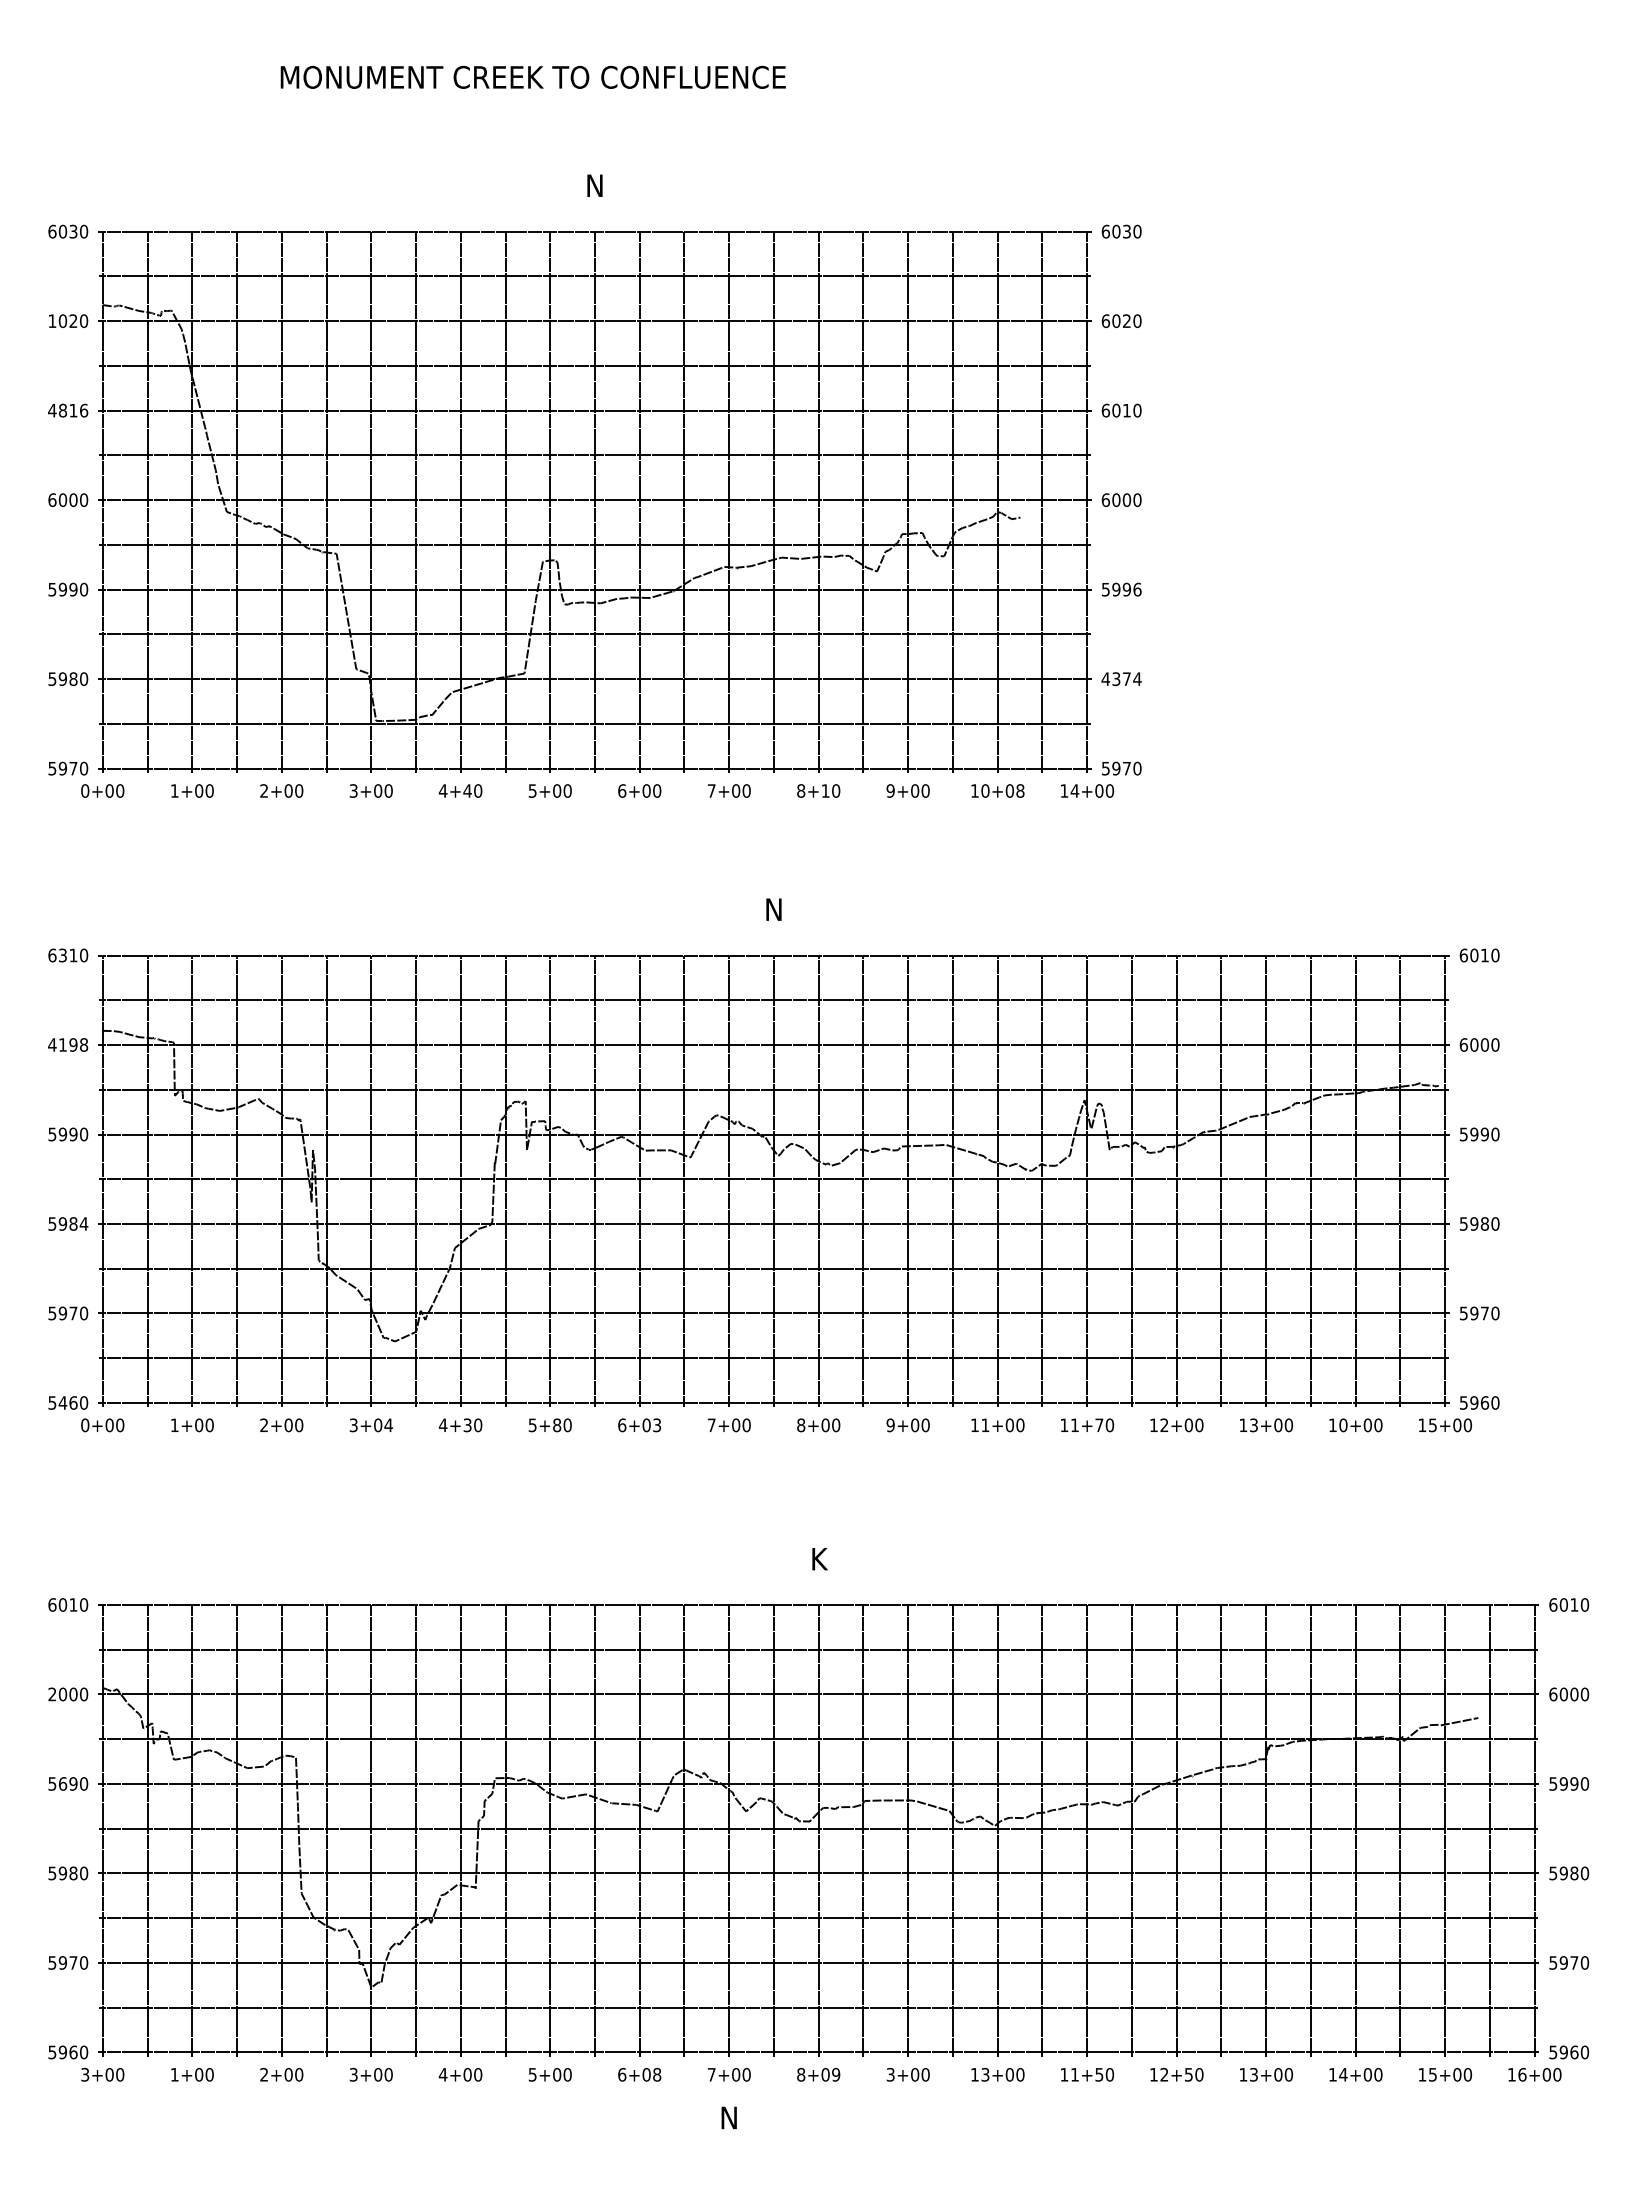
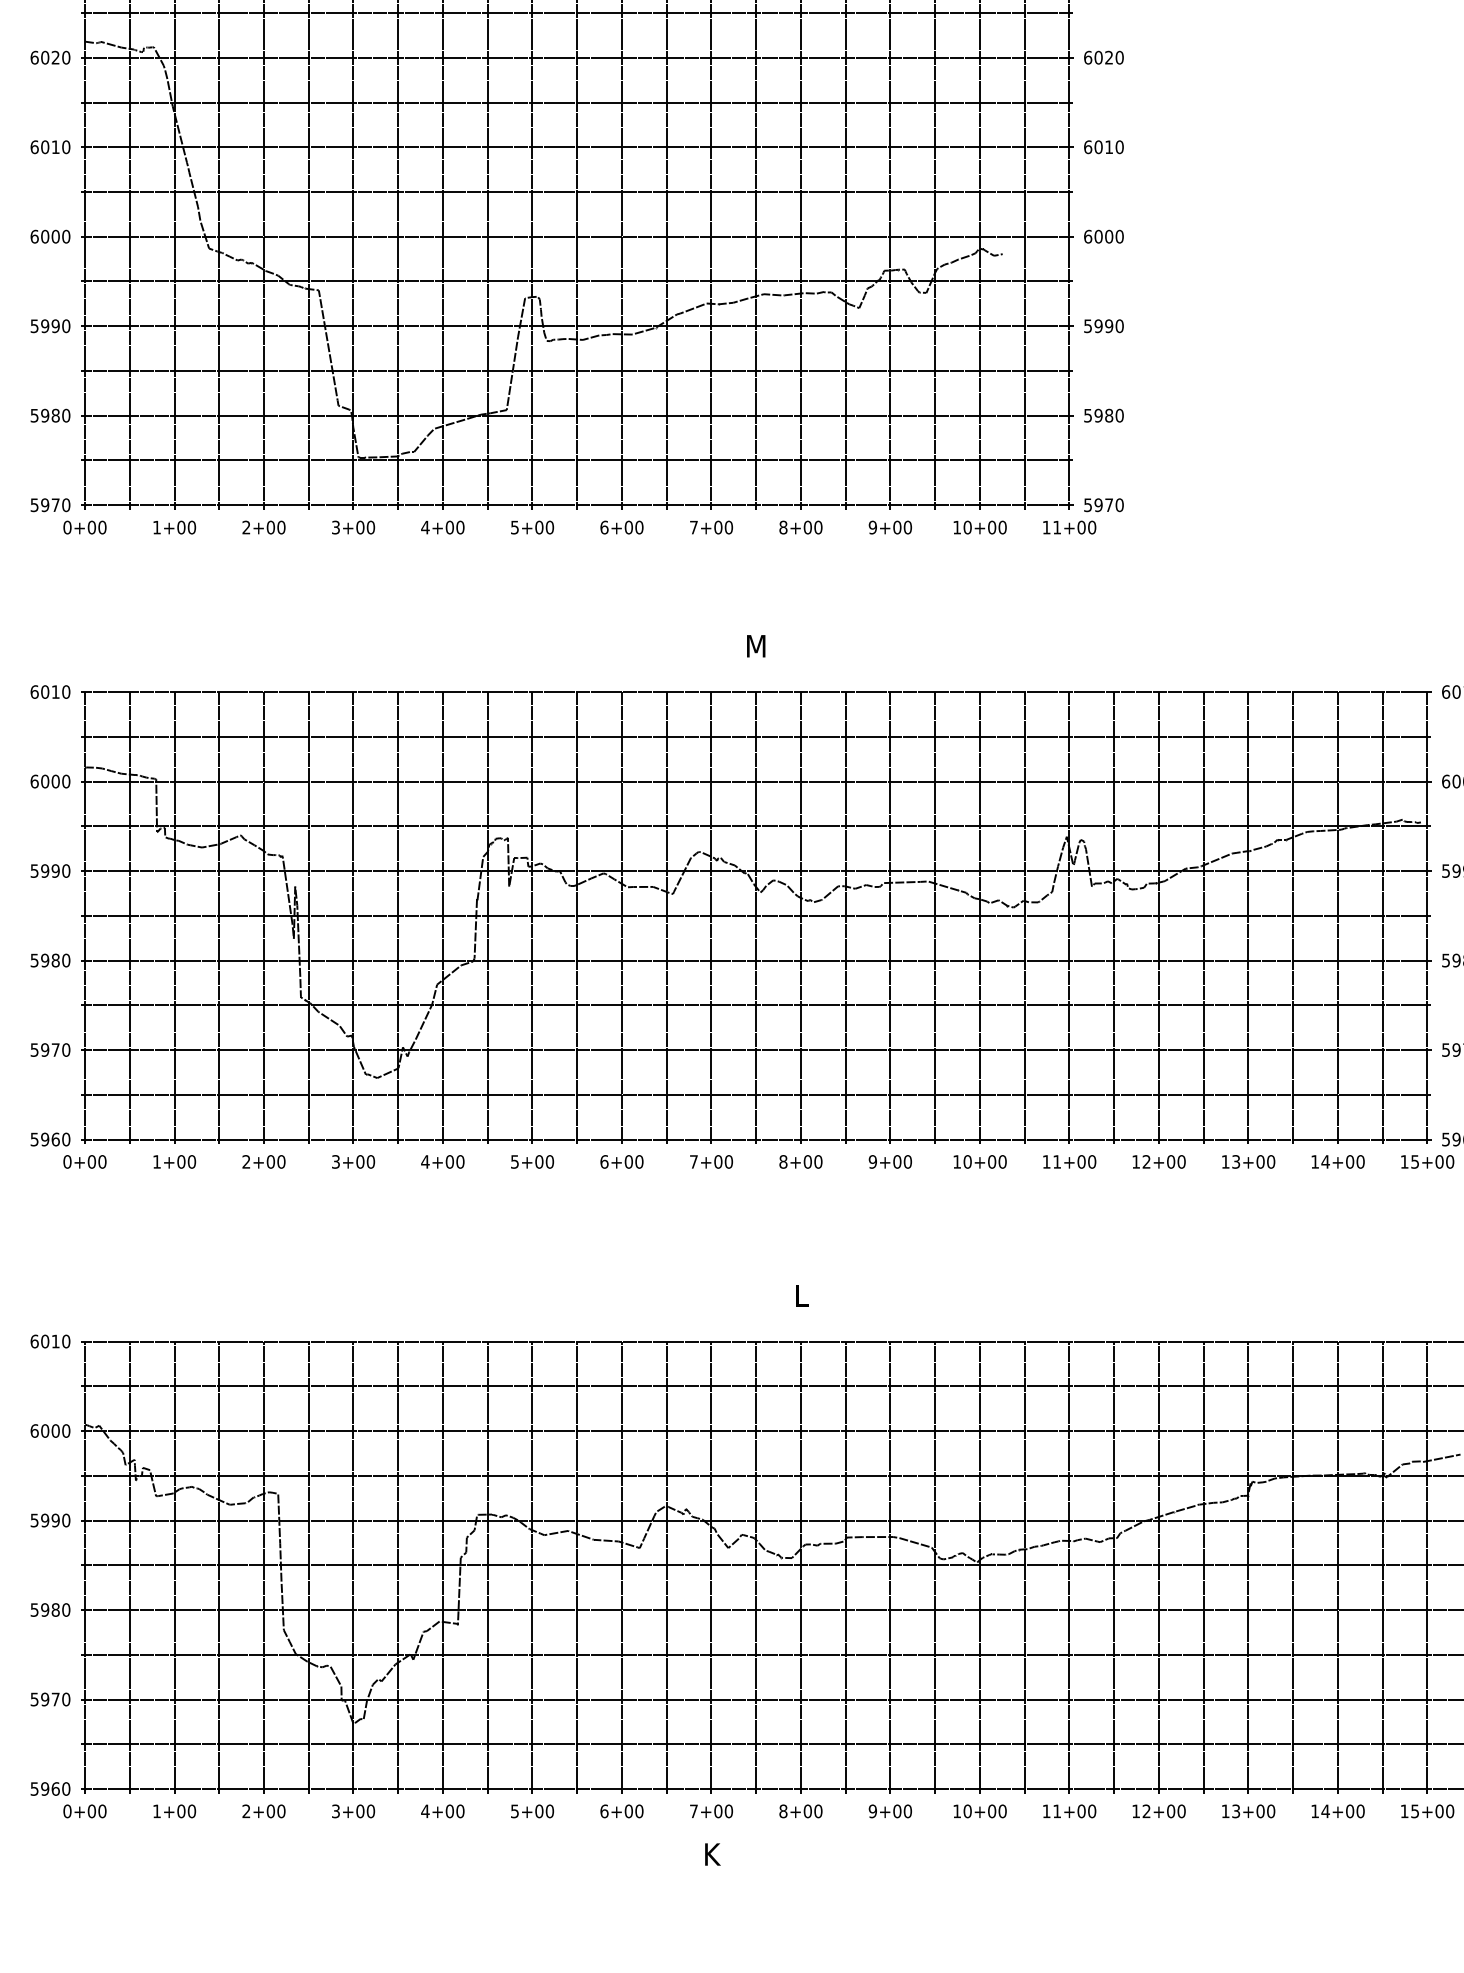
text: (52, 321) -> (34, 58), 1020 -> 6020
text: (68, 410) -> (50, 147), 4816 -> 6010
text: (1137, 589) -> (1119, 326), 5996 -> 5990
text: (1121, 679) -> (1103, 416), 4374 -> 5980
text: (467, 790) -> (449, 527), 4+40 -> 4+00
text: (825, 790) -> (807, 527), 8+10 -> 8+00
text: (1020, 790) -> (1002, 527), 10+08 -> 10+00
text: (1074, 790) -> (1056, 527), 14+00 -> 11+00
text: (773, 909) -> (755, 646), N -> M
text: (62, 955) -> (44, 692), 6310 -> 6010
text: (68, 1044) -> (50, 781), 4198 -> 6000
text: (83, 1223) -> (65, 960), 5984 -> 5980
text: (62, 1402) -> (44, 1139), 5460 -> 5960
text: (557, 1424) -> (539, 1161), 5+80 -> 5+00
text: (388, 1425) -> (370, 1162), 3+04 -> 3+00
text: (467, 1425) -> (449, 1162), 4+30 -> 4+00
text: (657, 1425) -> (639, 1162), 6+03 -> 6+00
text: (985, 1425) -> (967, 1162), 11+00 -> 10+00
text: (1099, 1425) -> (1081, 1162), 11+70 -> 11+00
text: (1343, 1425) -> (1325, 1162), 10+00 -> 14+00
text: (819, 1559) -> (801, 1296), K -> L
text: (52, 1694) -> (34, 1431), 2000 -> 6000
text: (62, 1783) -> (44, 1520), 5690 -> 5990
text: (85, 2074) -> (67, 1811), 3+00 -> 0+00
text: (657, 2074) -> (639, 1811), 6+08 -> 6+00
text: (836, 2074) -> (818, 1811), 8+09 -> 8+00
text: (890, 2074) -> (872, 1811), 3+00 -> 9+00
text: (985, 2074) -> (967, 1811), 13+00 -> 10+00
text: (1099, 2074) -> (1081, 1811), 11+50 -> 11+00
text: (1188, 2074) -> (1170, 1811), 12+50 -> 12+00
text: (729, 2117) -> (711, 1854), N -> K

